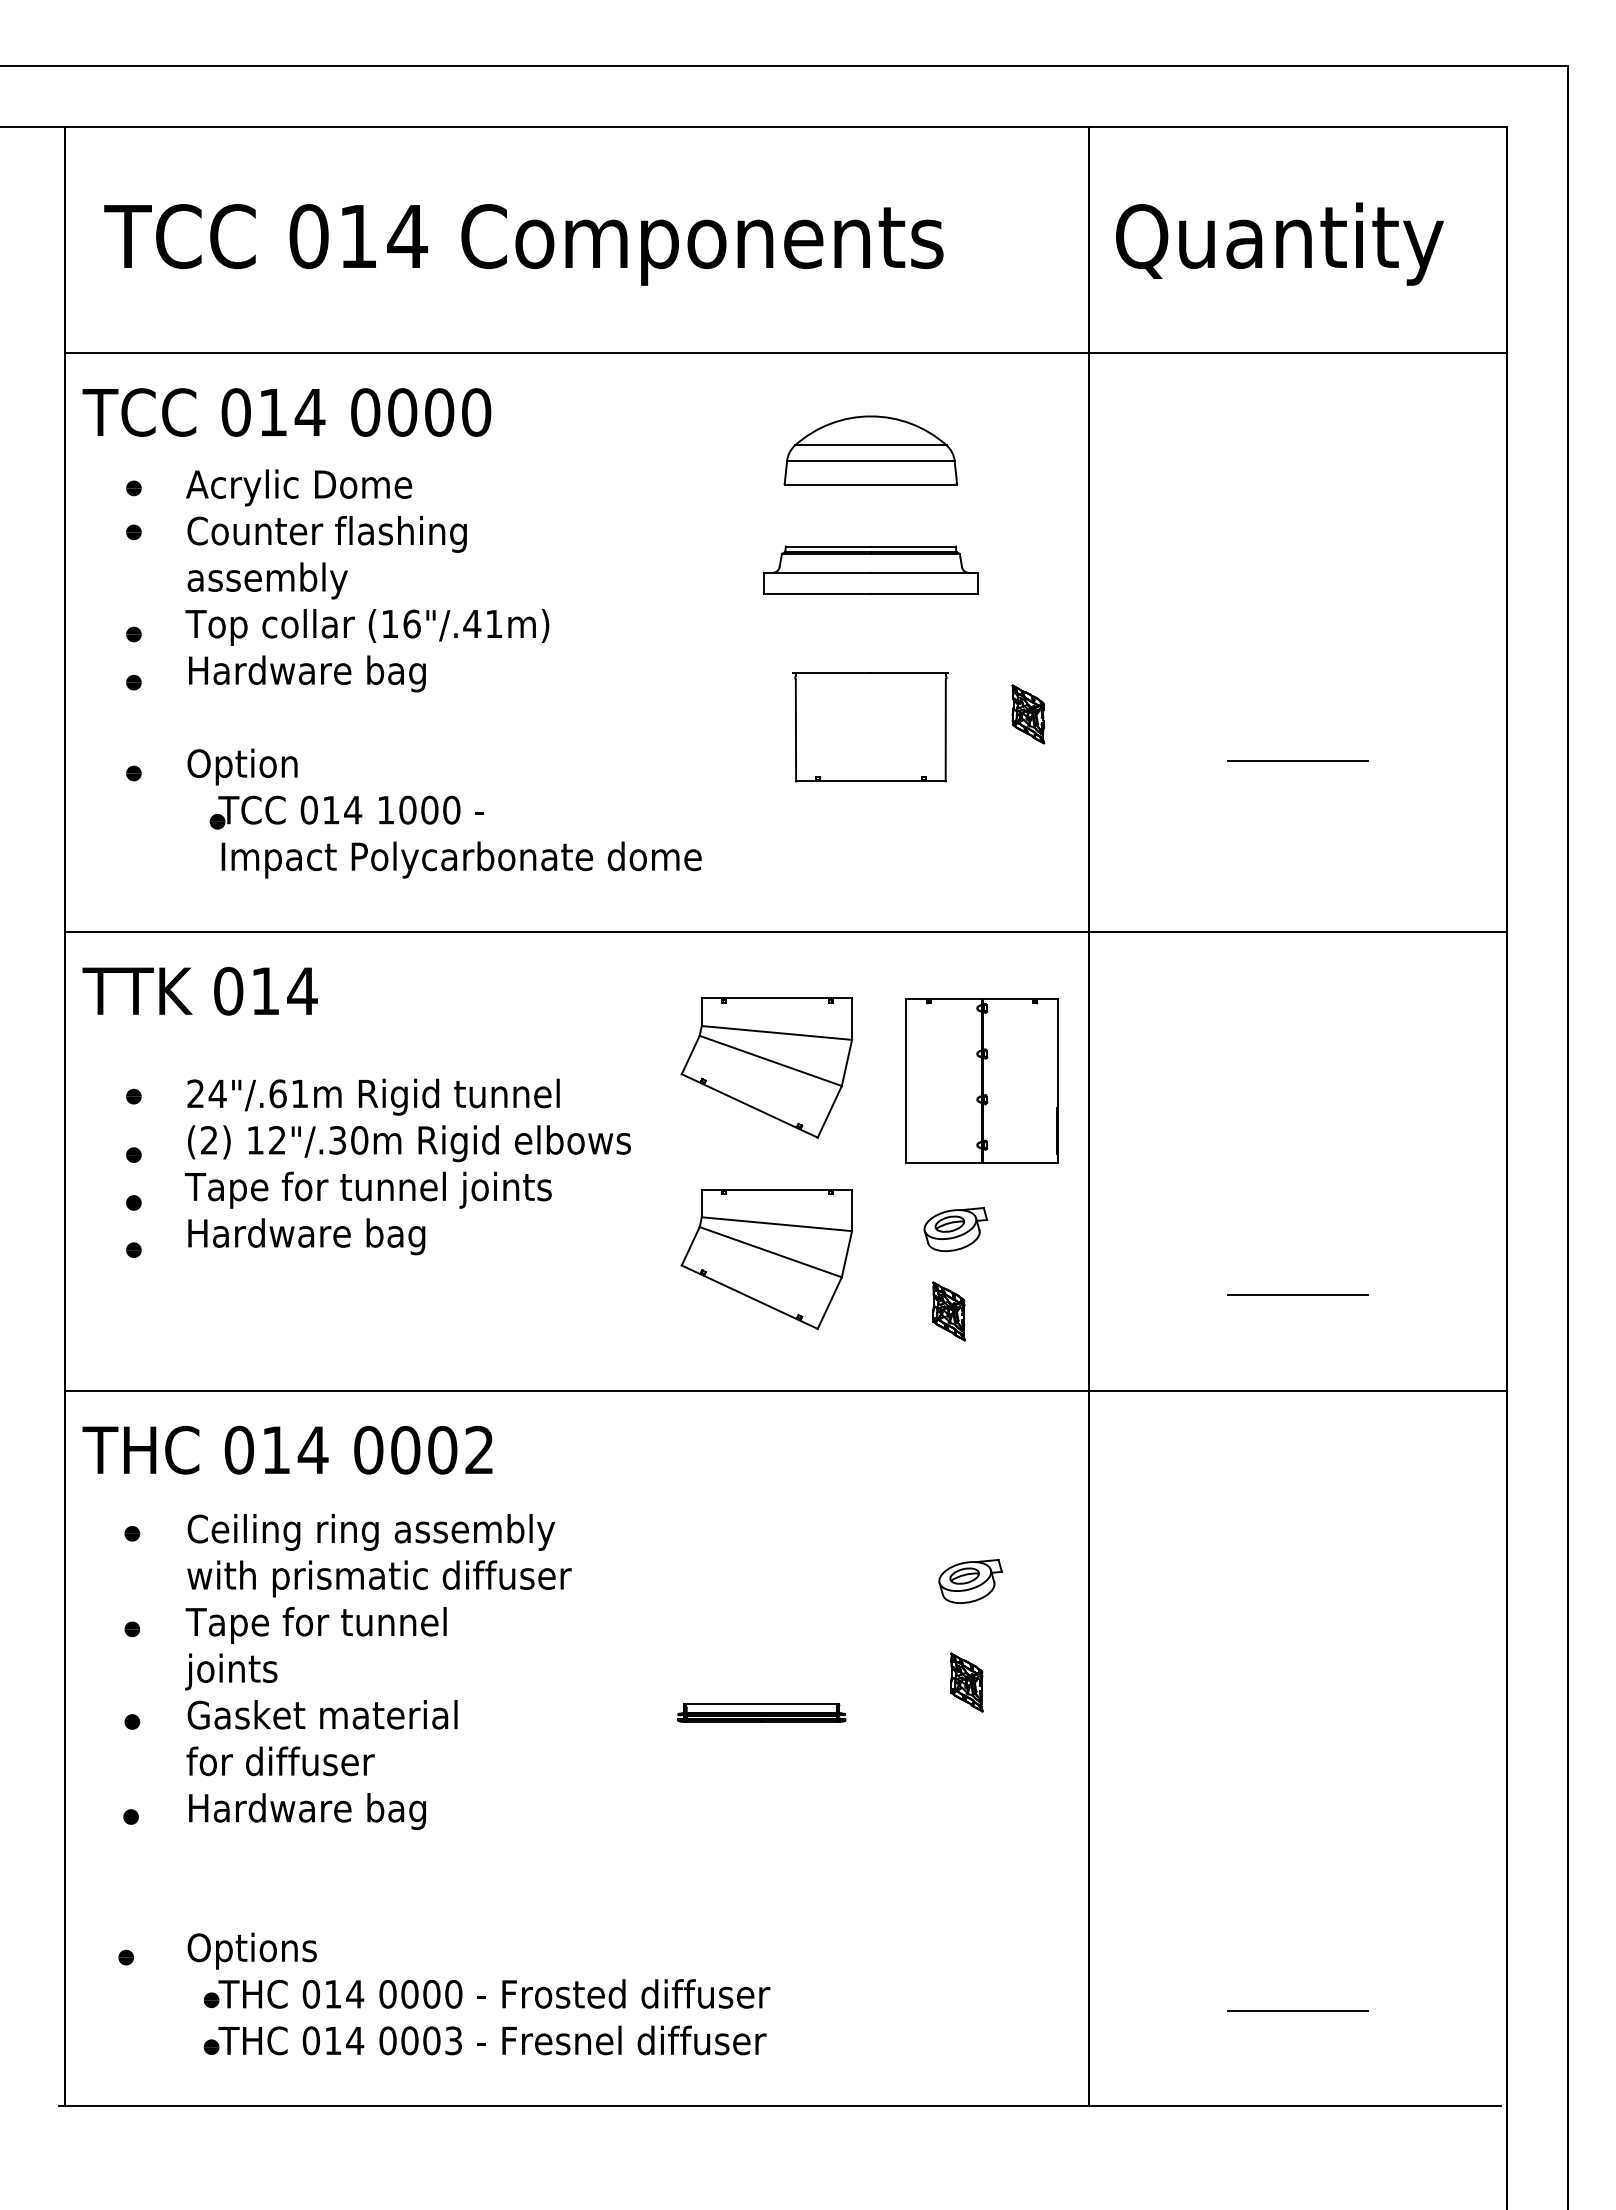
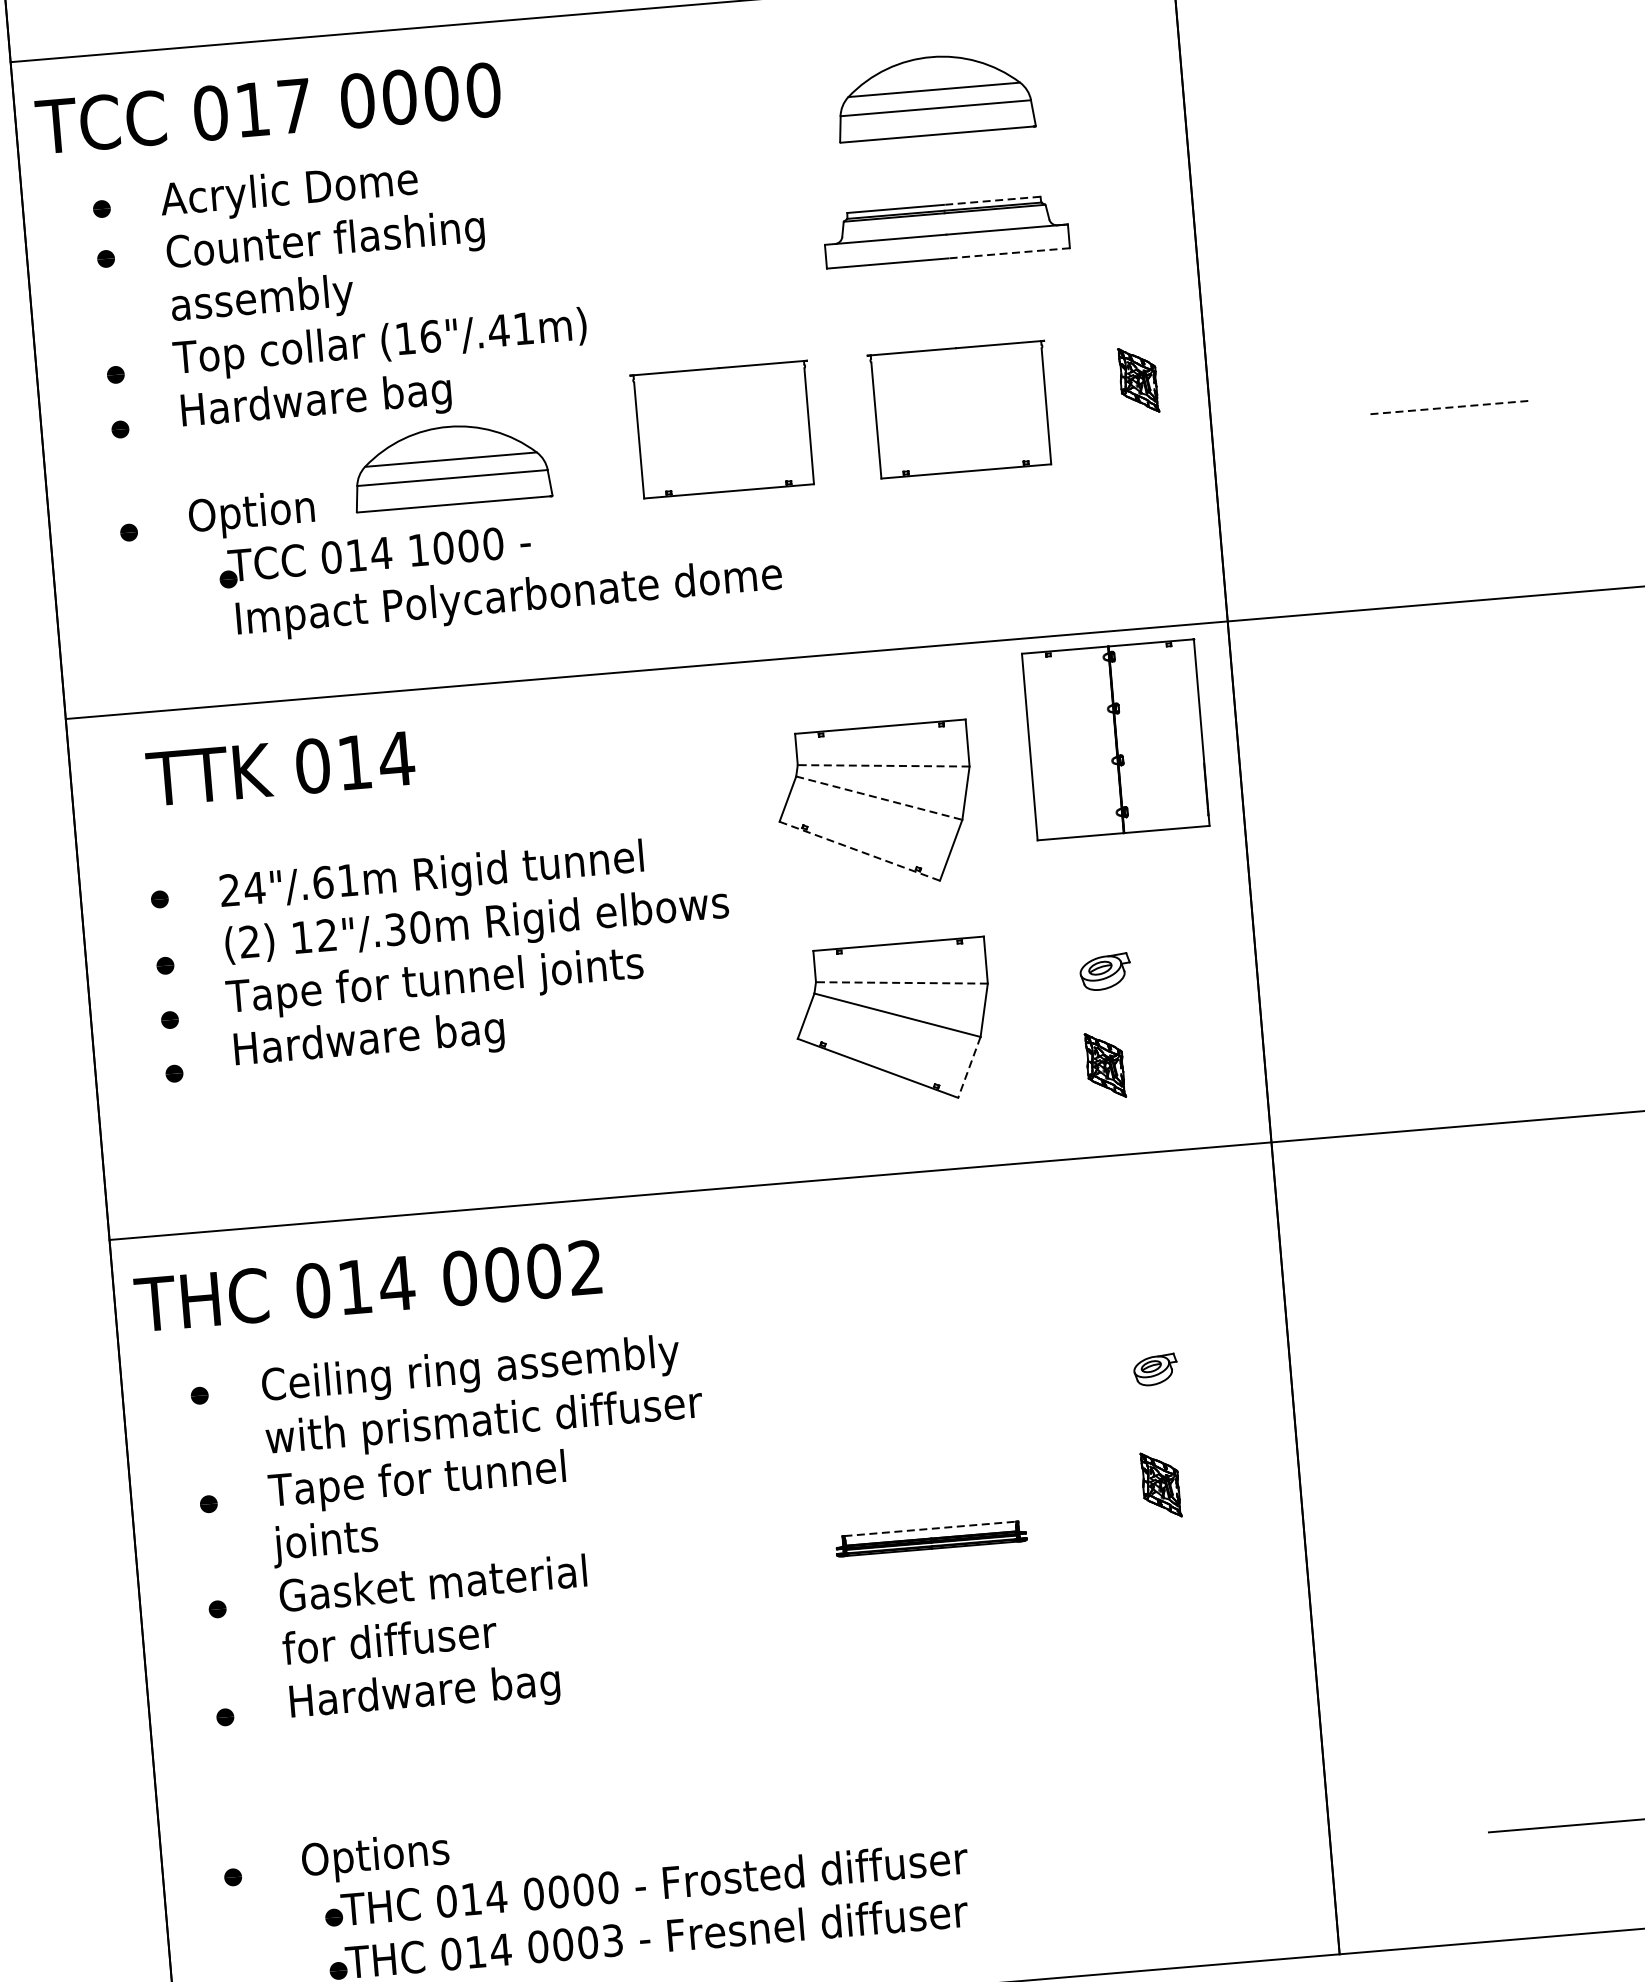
text: (309, 412) -> (293, 106), 014 -> 017
line: (913, 546) -> (992, 200), solid -> dashed
line: (924, 593) -> (1009, 252), solid -> dashed
part: (661, 727) -> (723, 430), added
part: (420, 738) -> (451, 465), added
line: (1297, 761) -> (1448, 408), solid -> dashed
text: (199, 990) -> (279, 768), moved
line: (776, 1032) -> (883, 765), solid -> dashed
line: (771, 1061) -> (880, 798), solid -> dashed
part: (981, 1080) -> (1115, 739), moved
line: (750, 1106) -> (860, 851), solid -> dashed
line: (776, 1224) -> (901, 983), solid -> dashed
part: (955, 1229) -> (1105, 971), size x0.7
line: (1297, 1294) -> (1499, 1013), removed
line: (829, 1303) -> (969, 1067), solid -> dashed
part: (970, 1581) -> (1155, 1369), size x0.6
line: (761, 1703) -> (930, 1528), solid -> dashed

